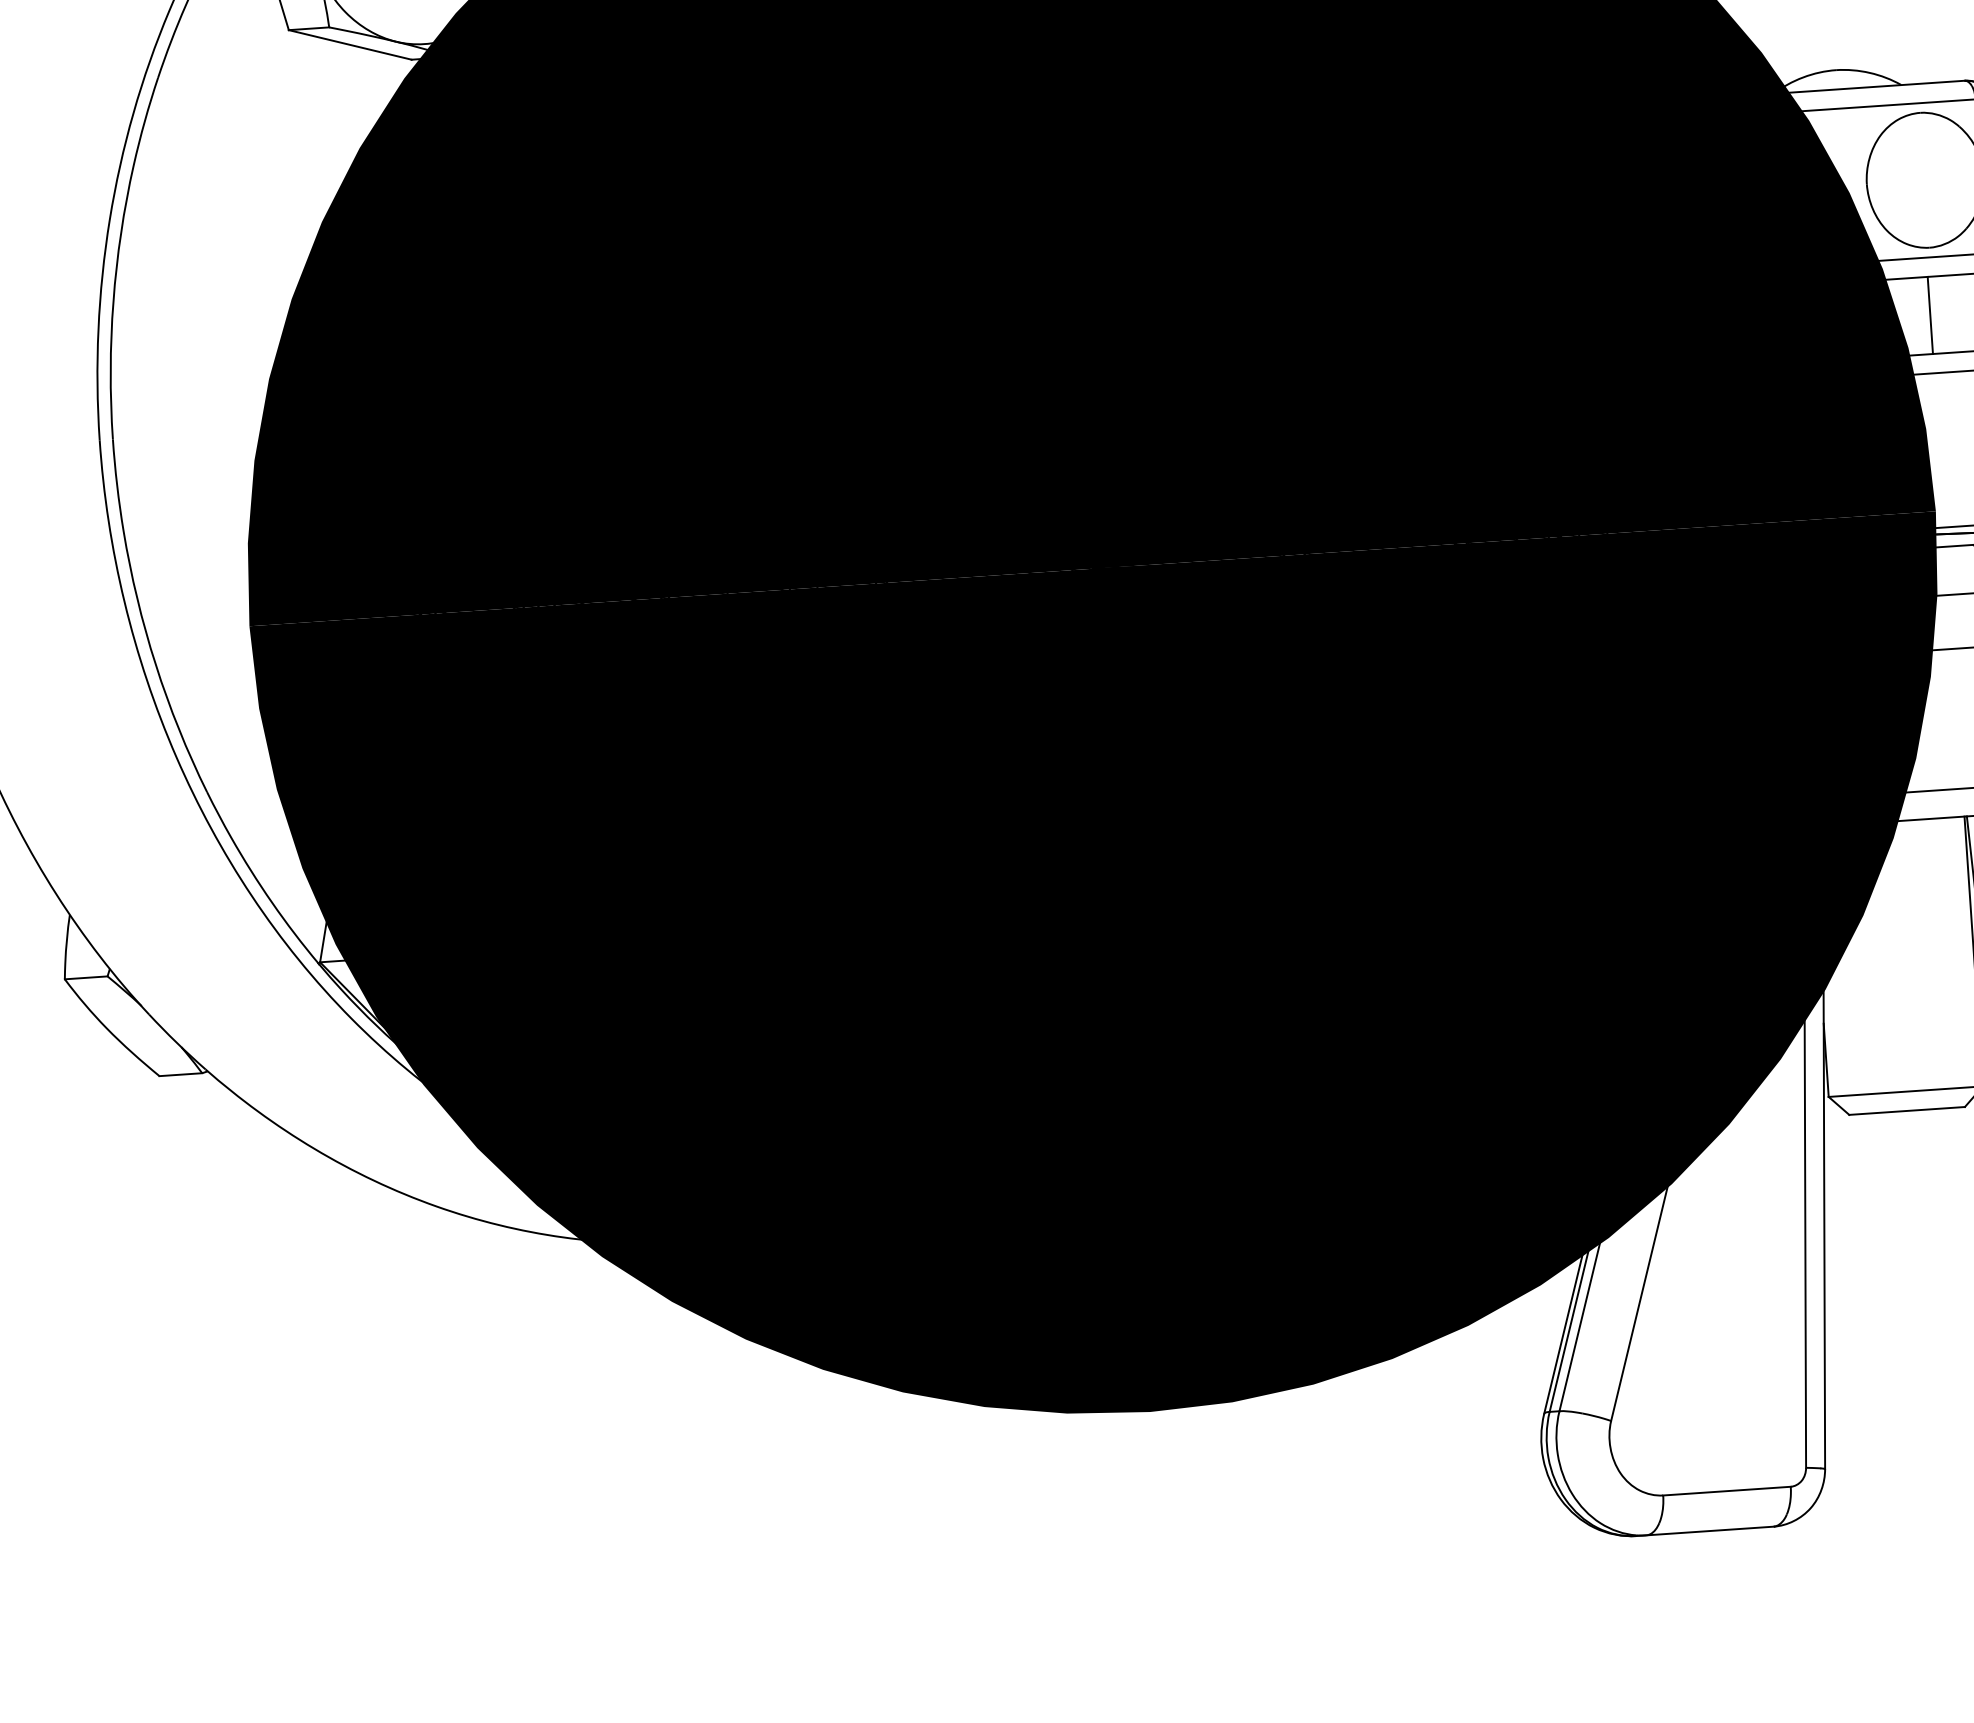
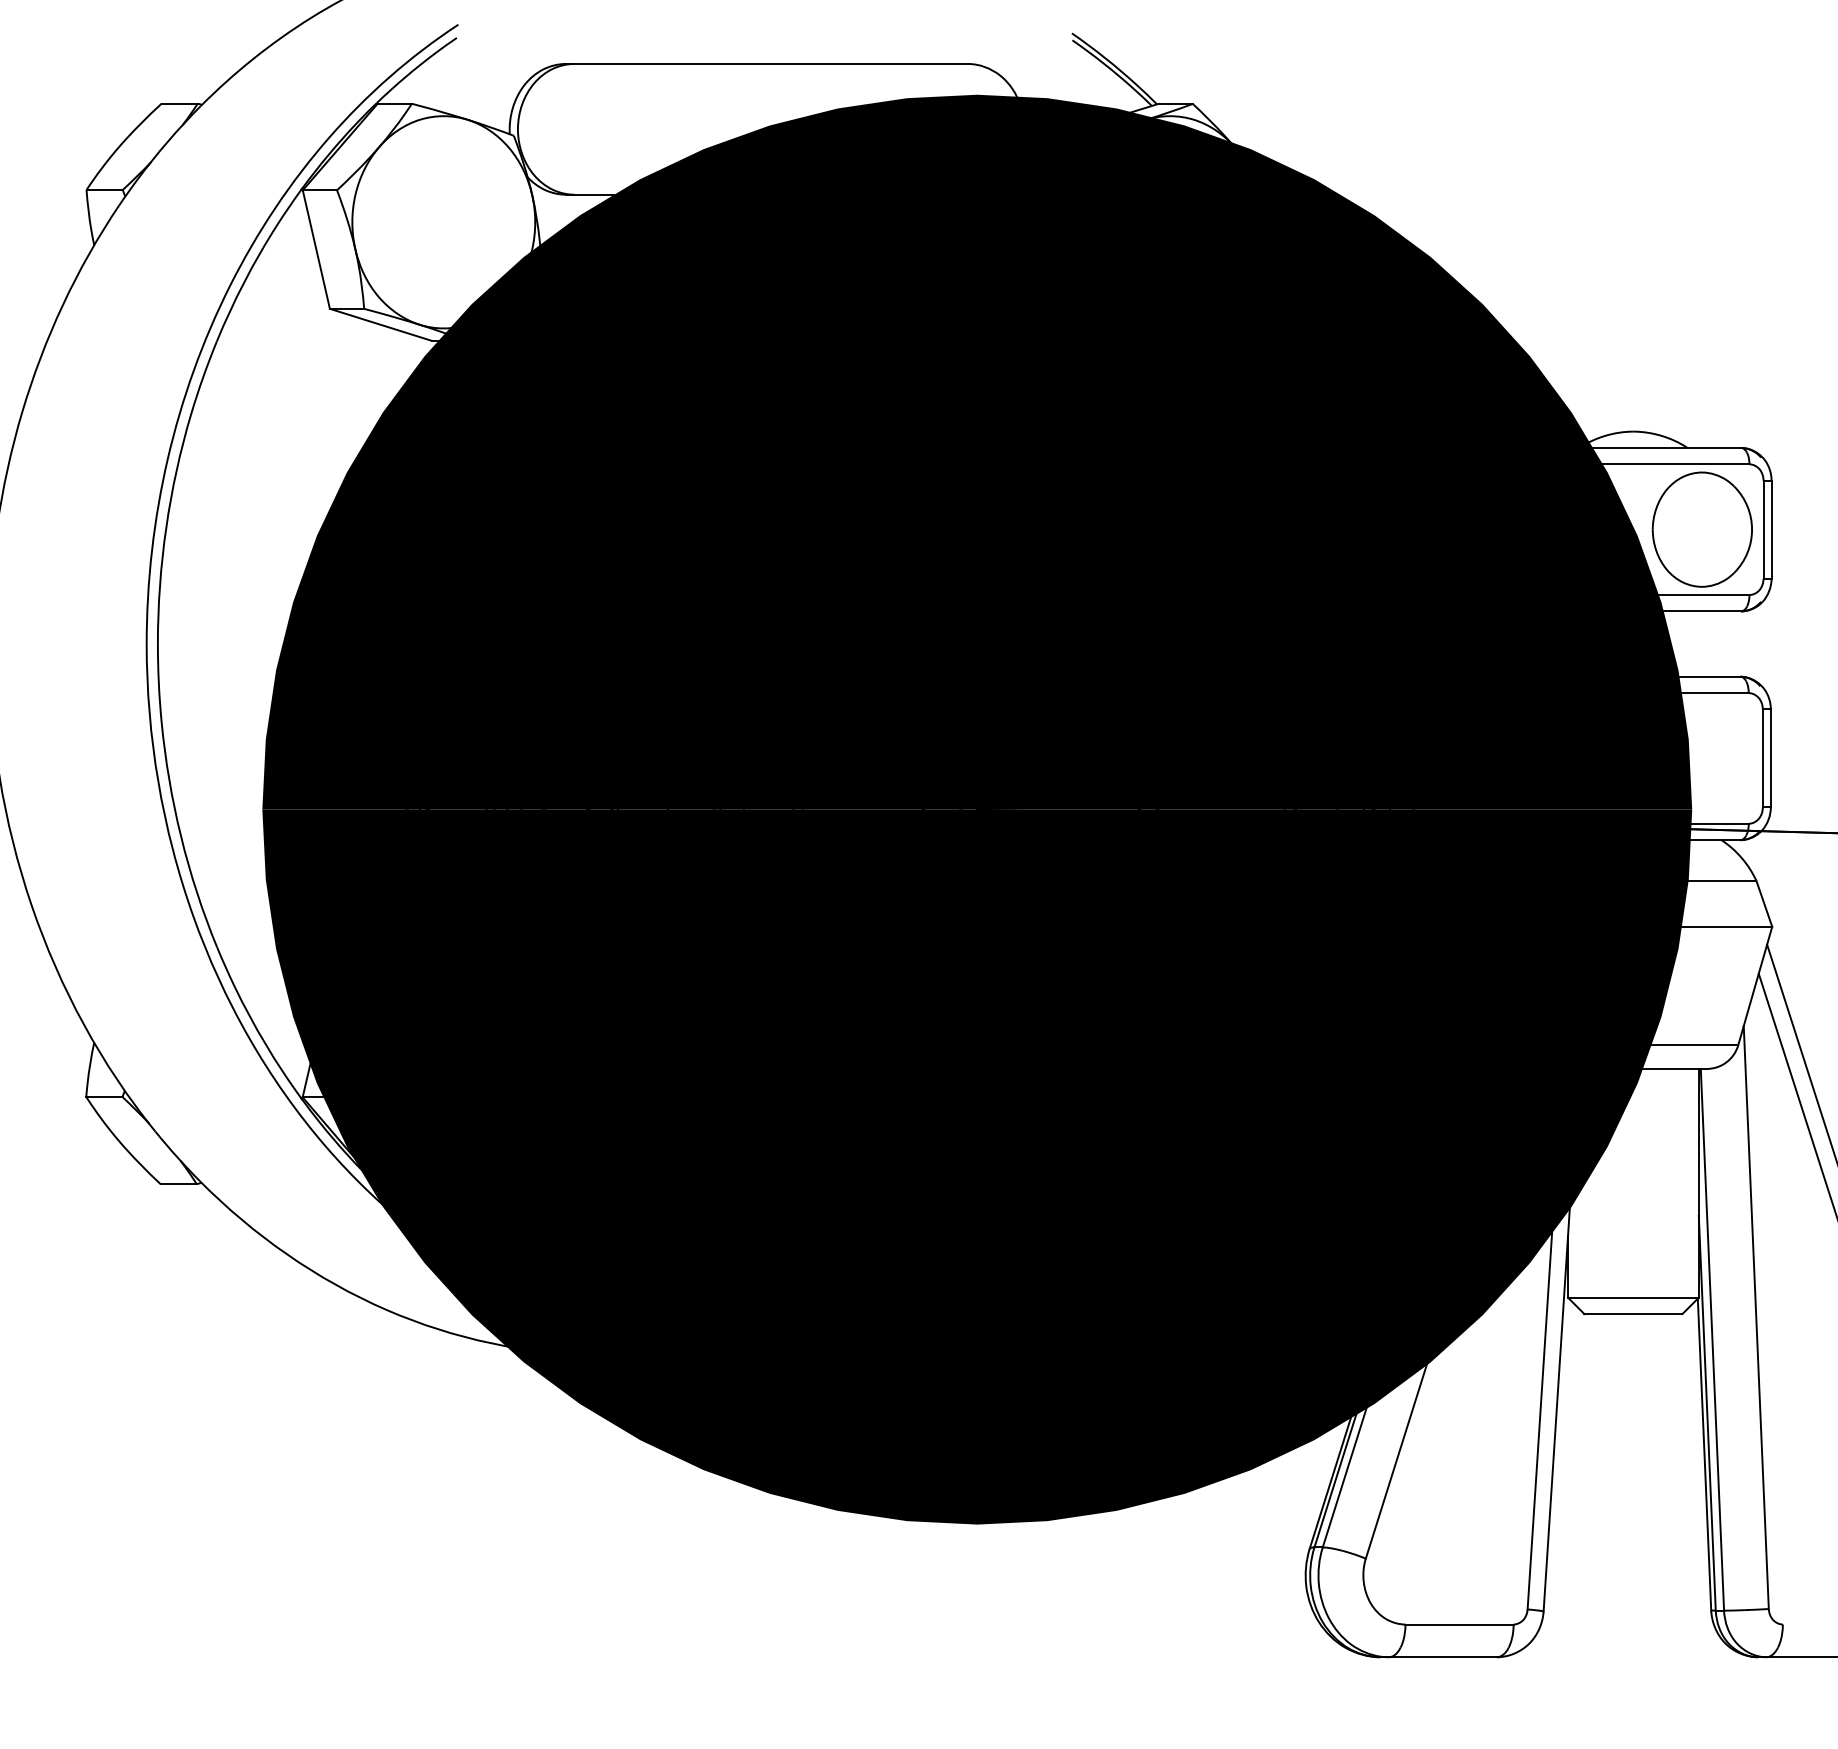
line: (1929, 314) -> (1698, 643), removed

